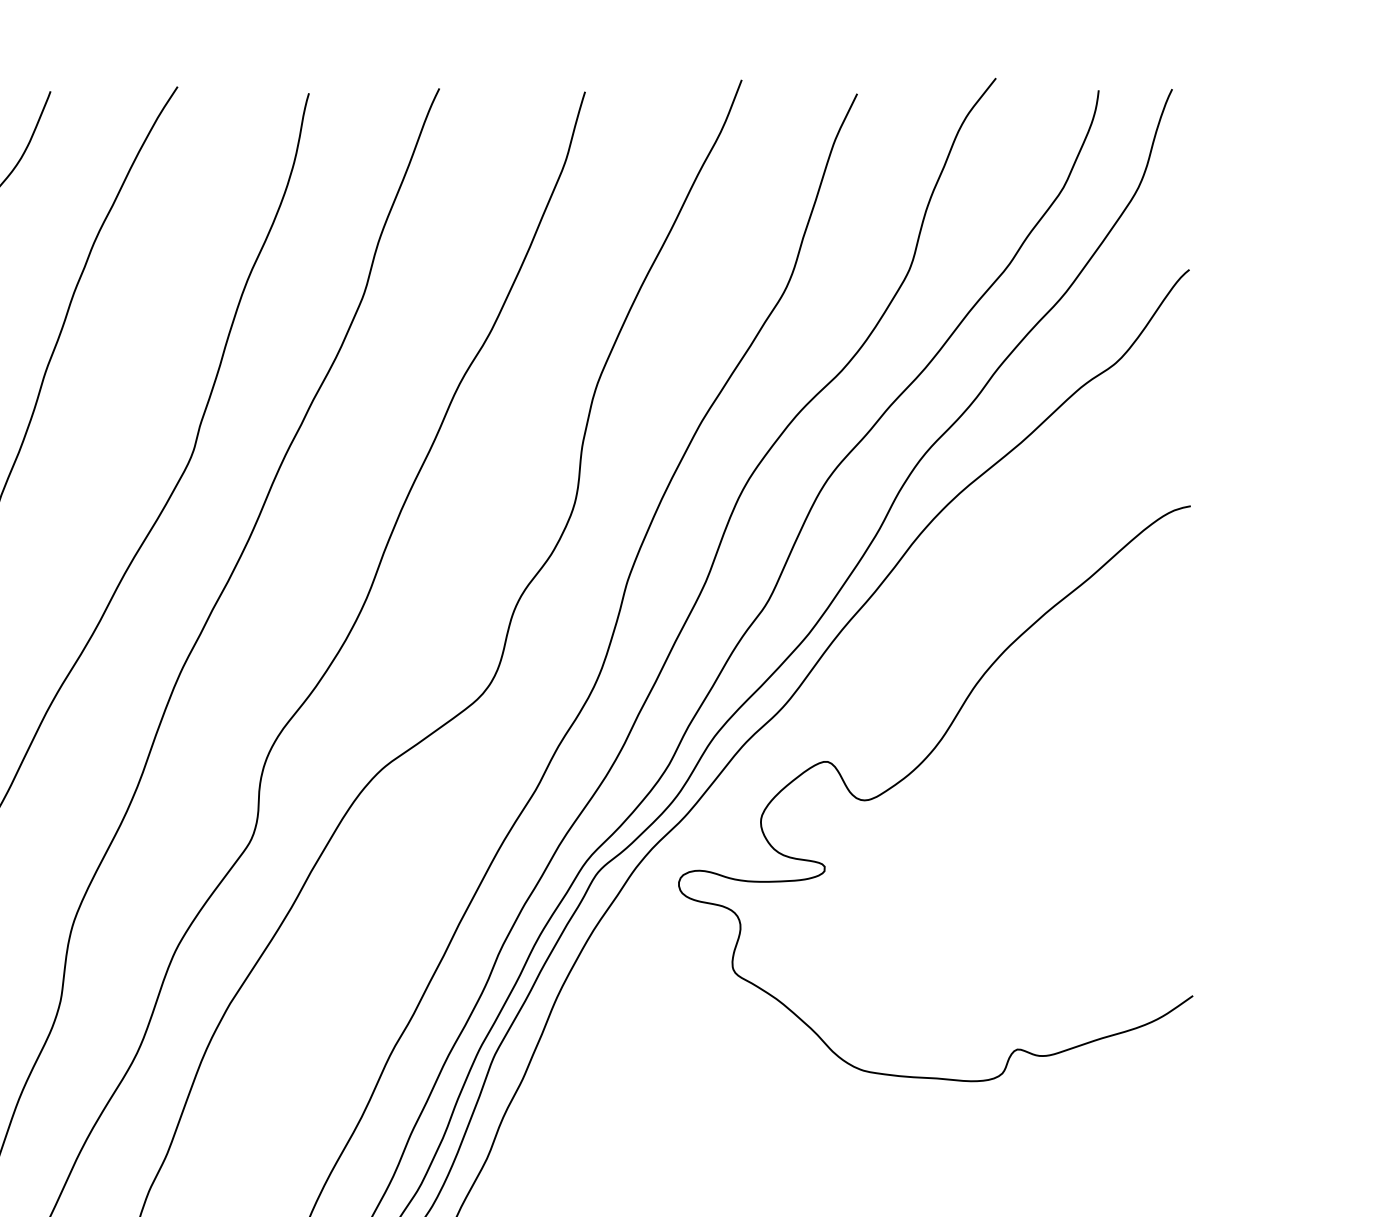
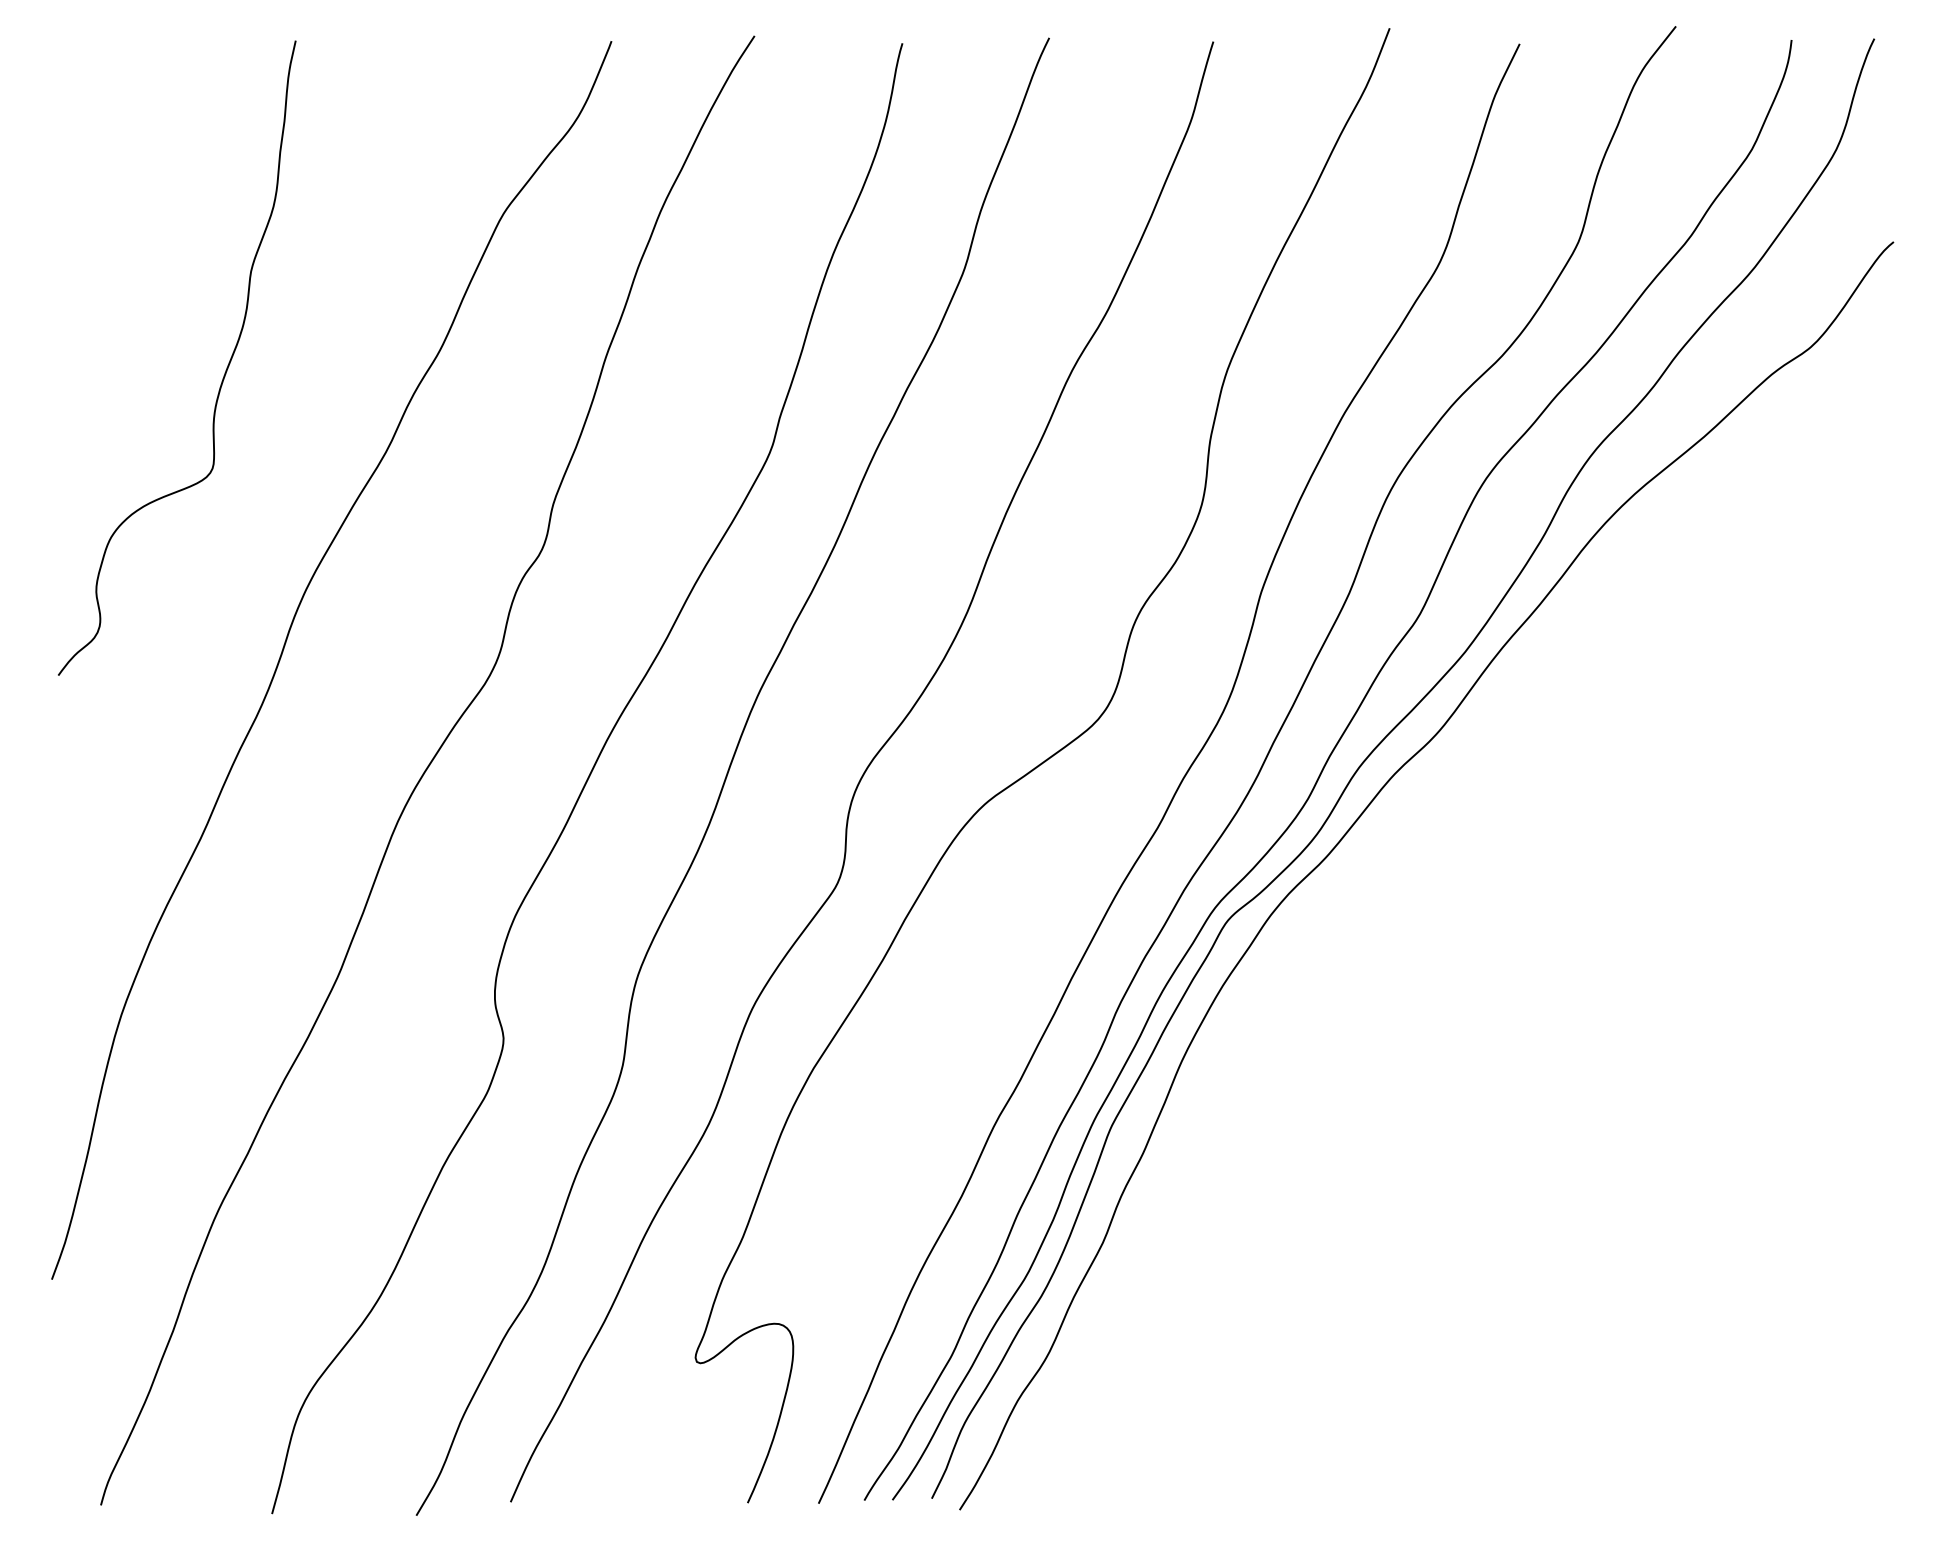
curve: (916, 769) -> (1586, 804), removed

